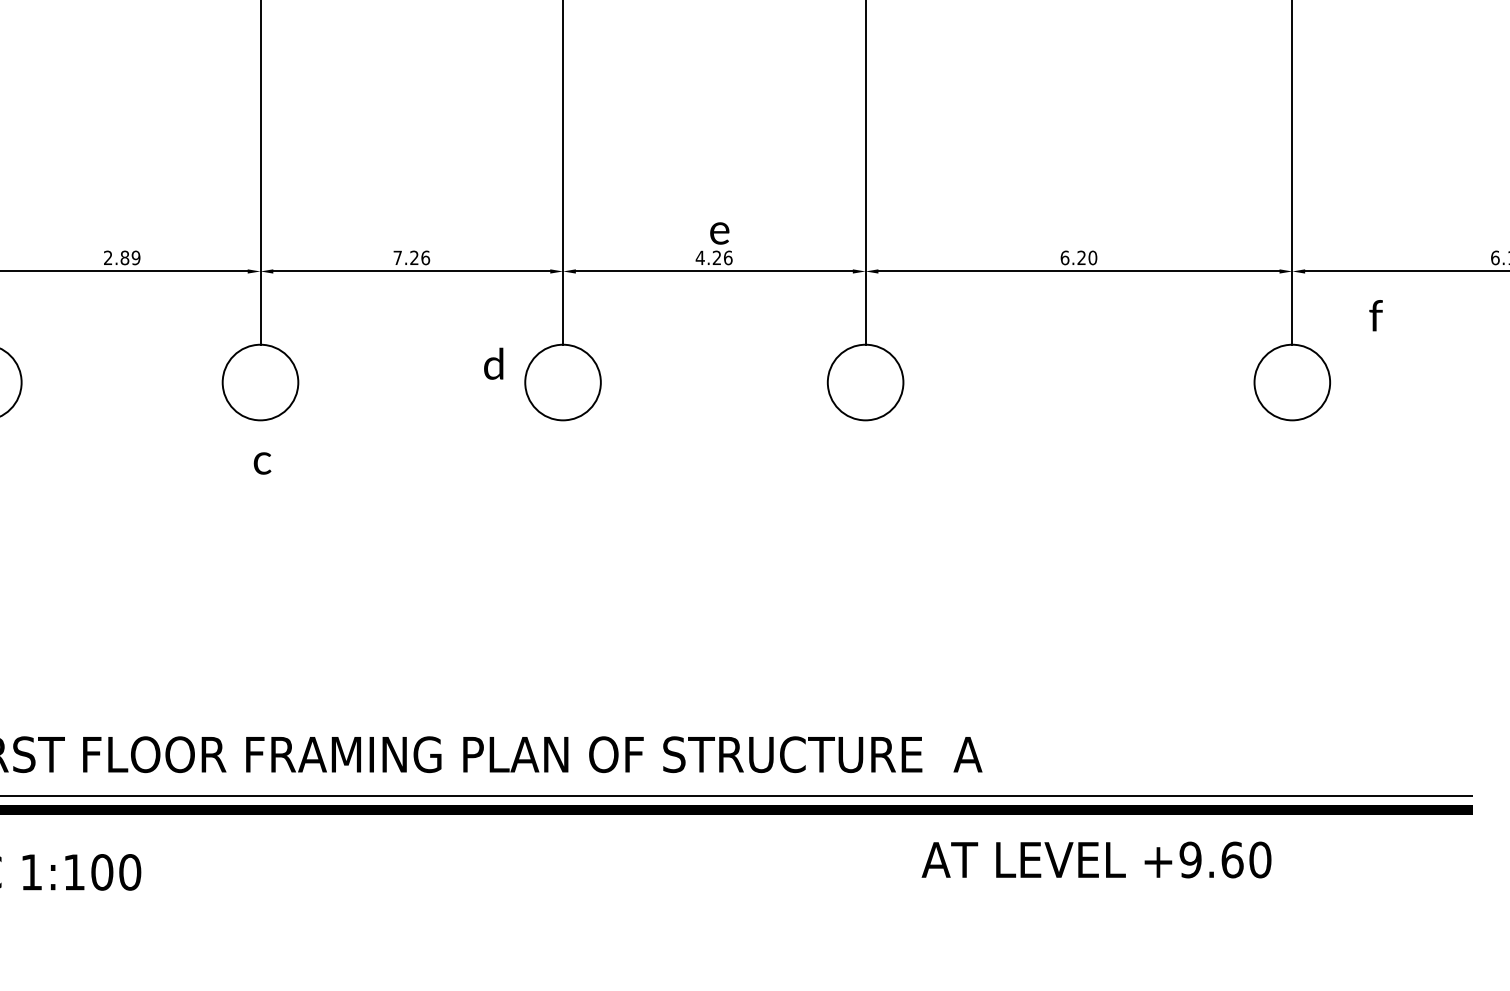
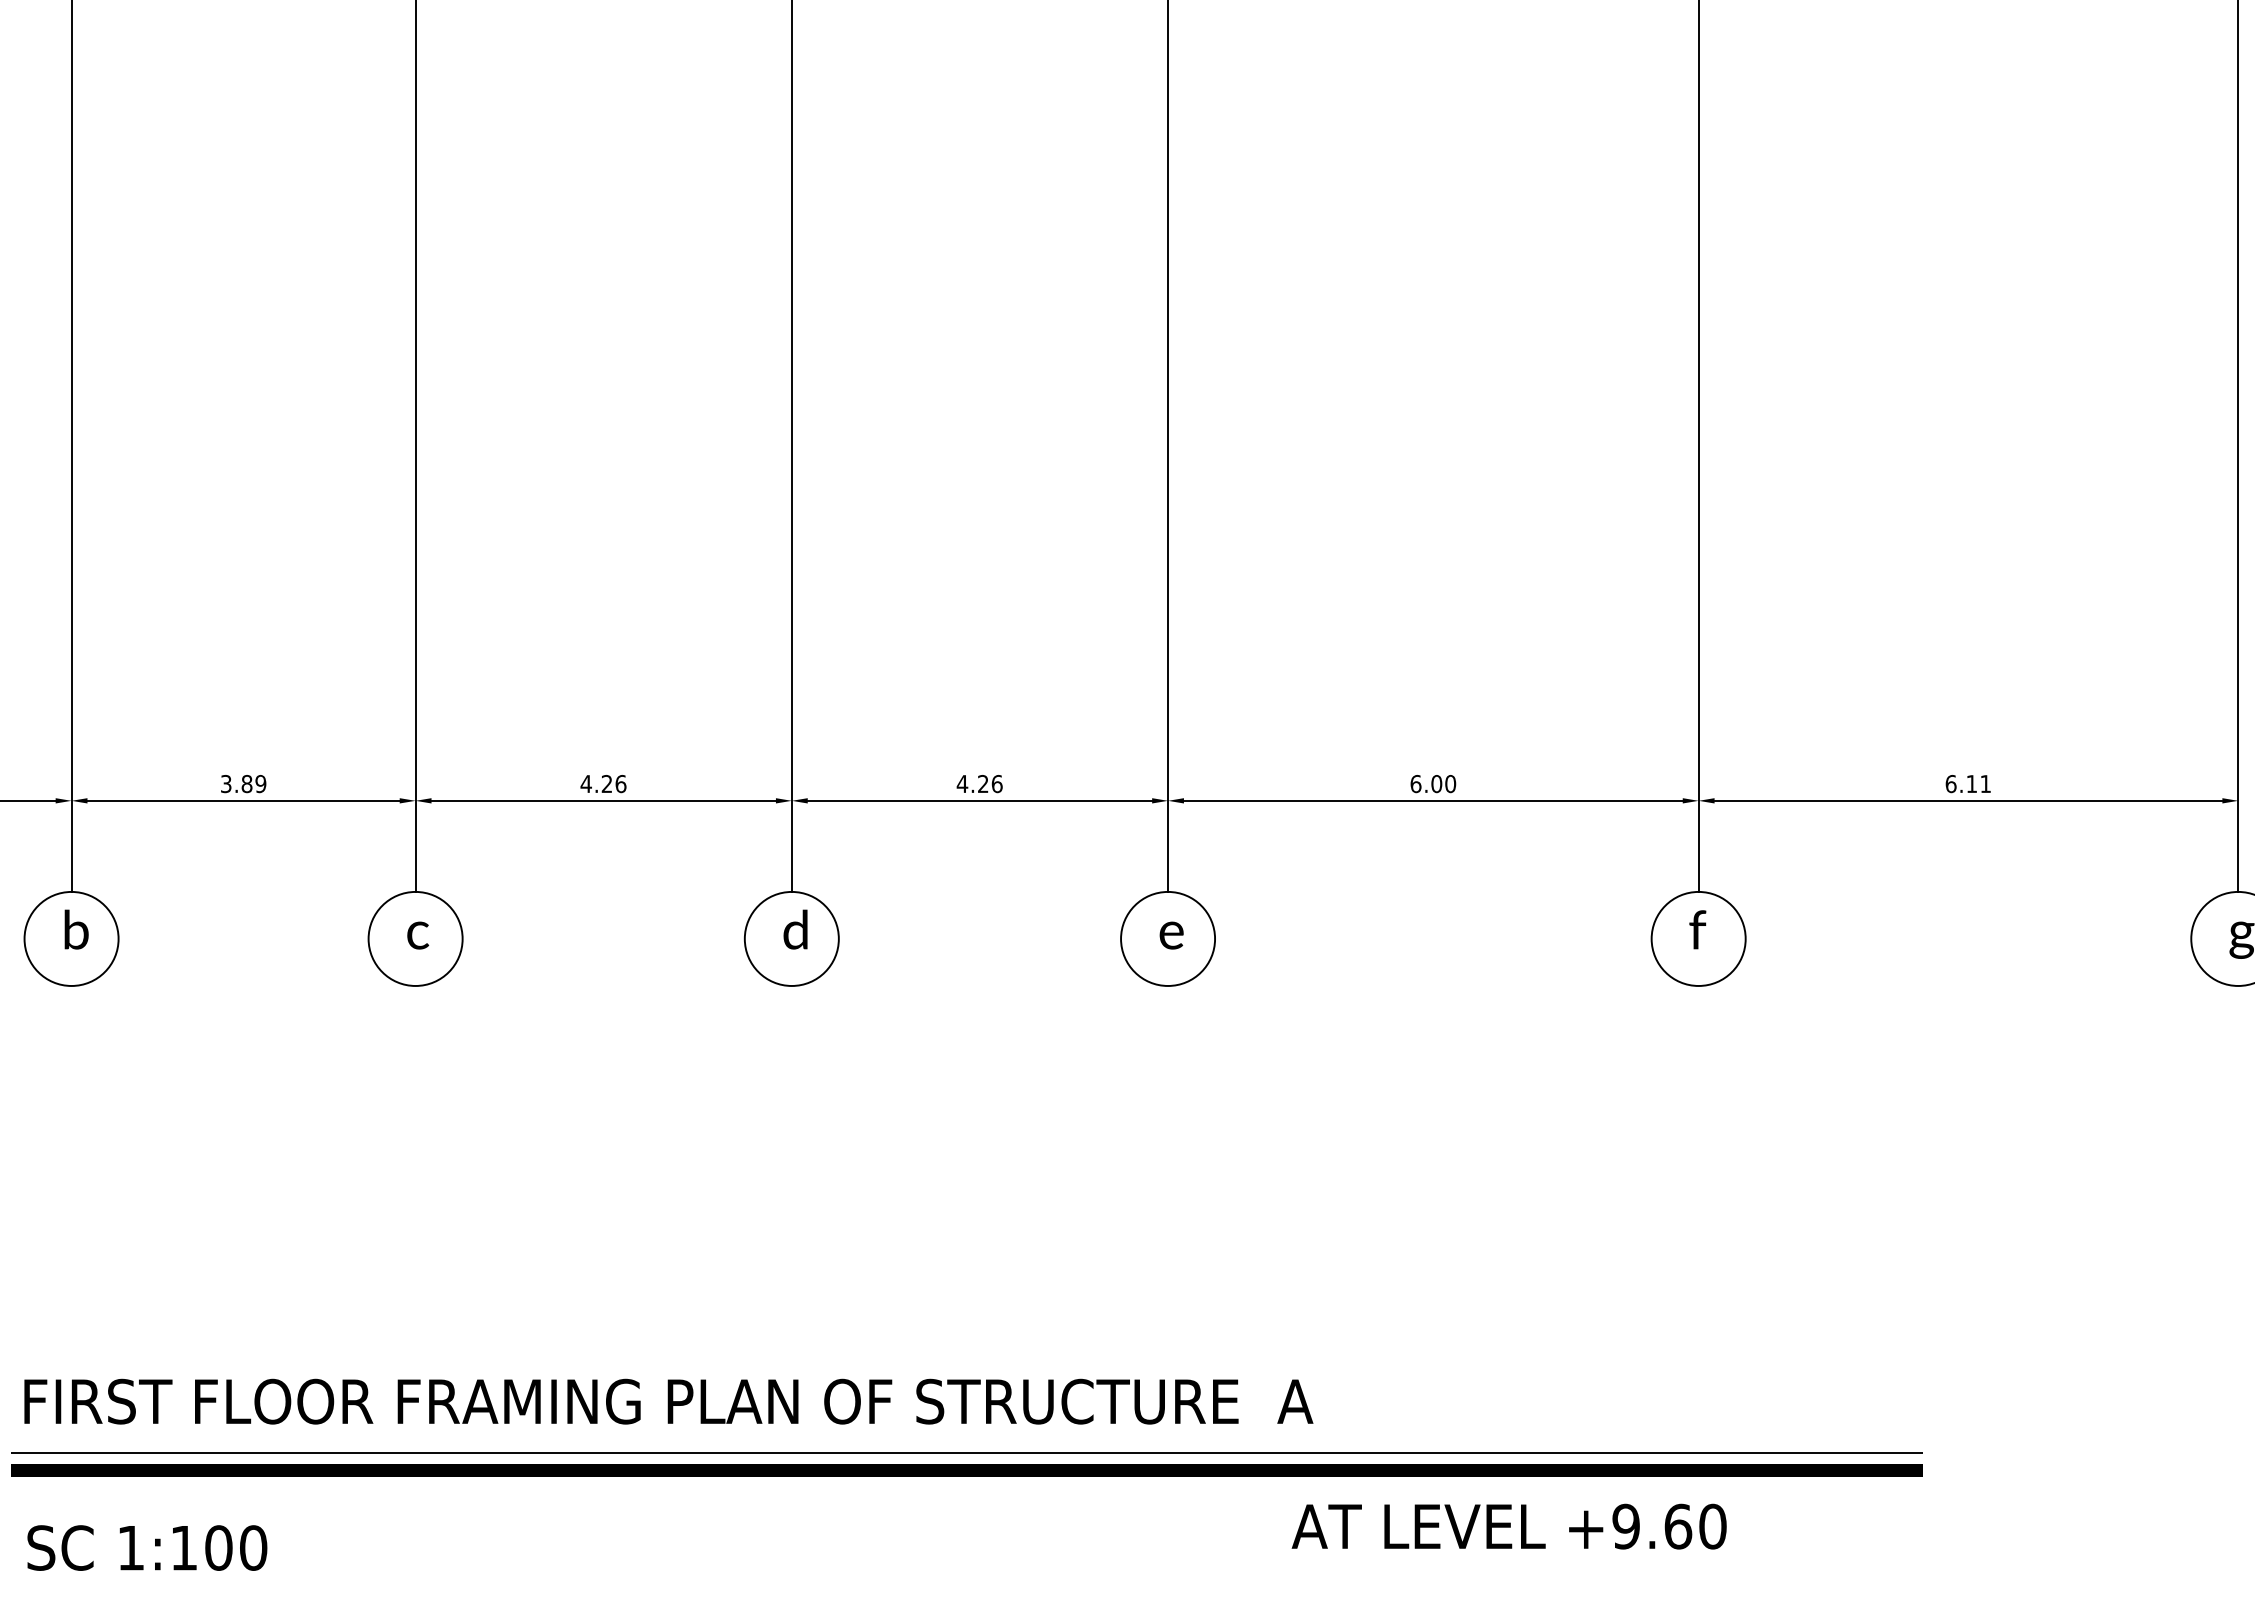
text: (719, 233) -> (1171, 935), moved
text: (397, 257) -> (585, 783), 7.26 -> 4.26
text: (108, 258) -> (226, 784), 2.89 -> 3.89
text: (1081, 258) -> (1436, 784), 6.20 -> 6.00
text: (1375, 315) -> (1697, 929), moved
text: (493, 363) -> (795, 929), moved
text: (262, 463) -> (418, 935), moved
text: (1095, 859) -> (1508, 1526), moved

